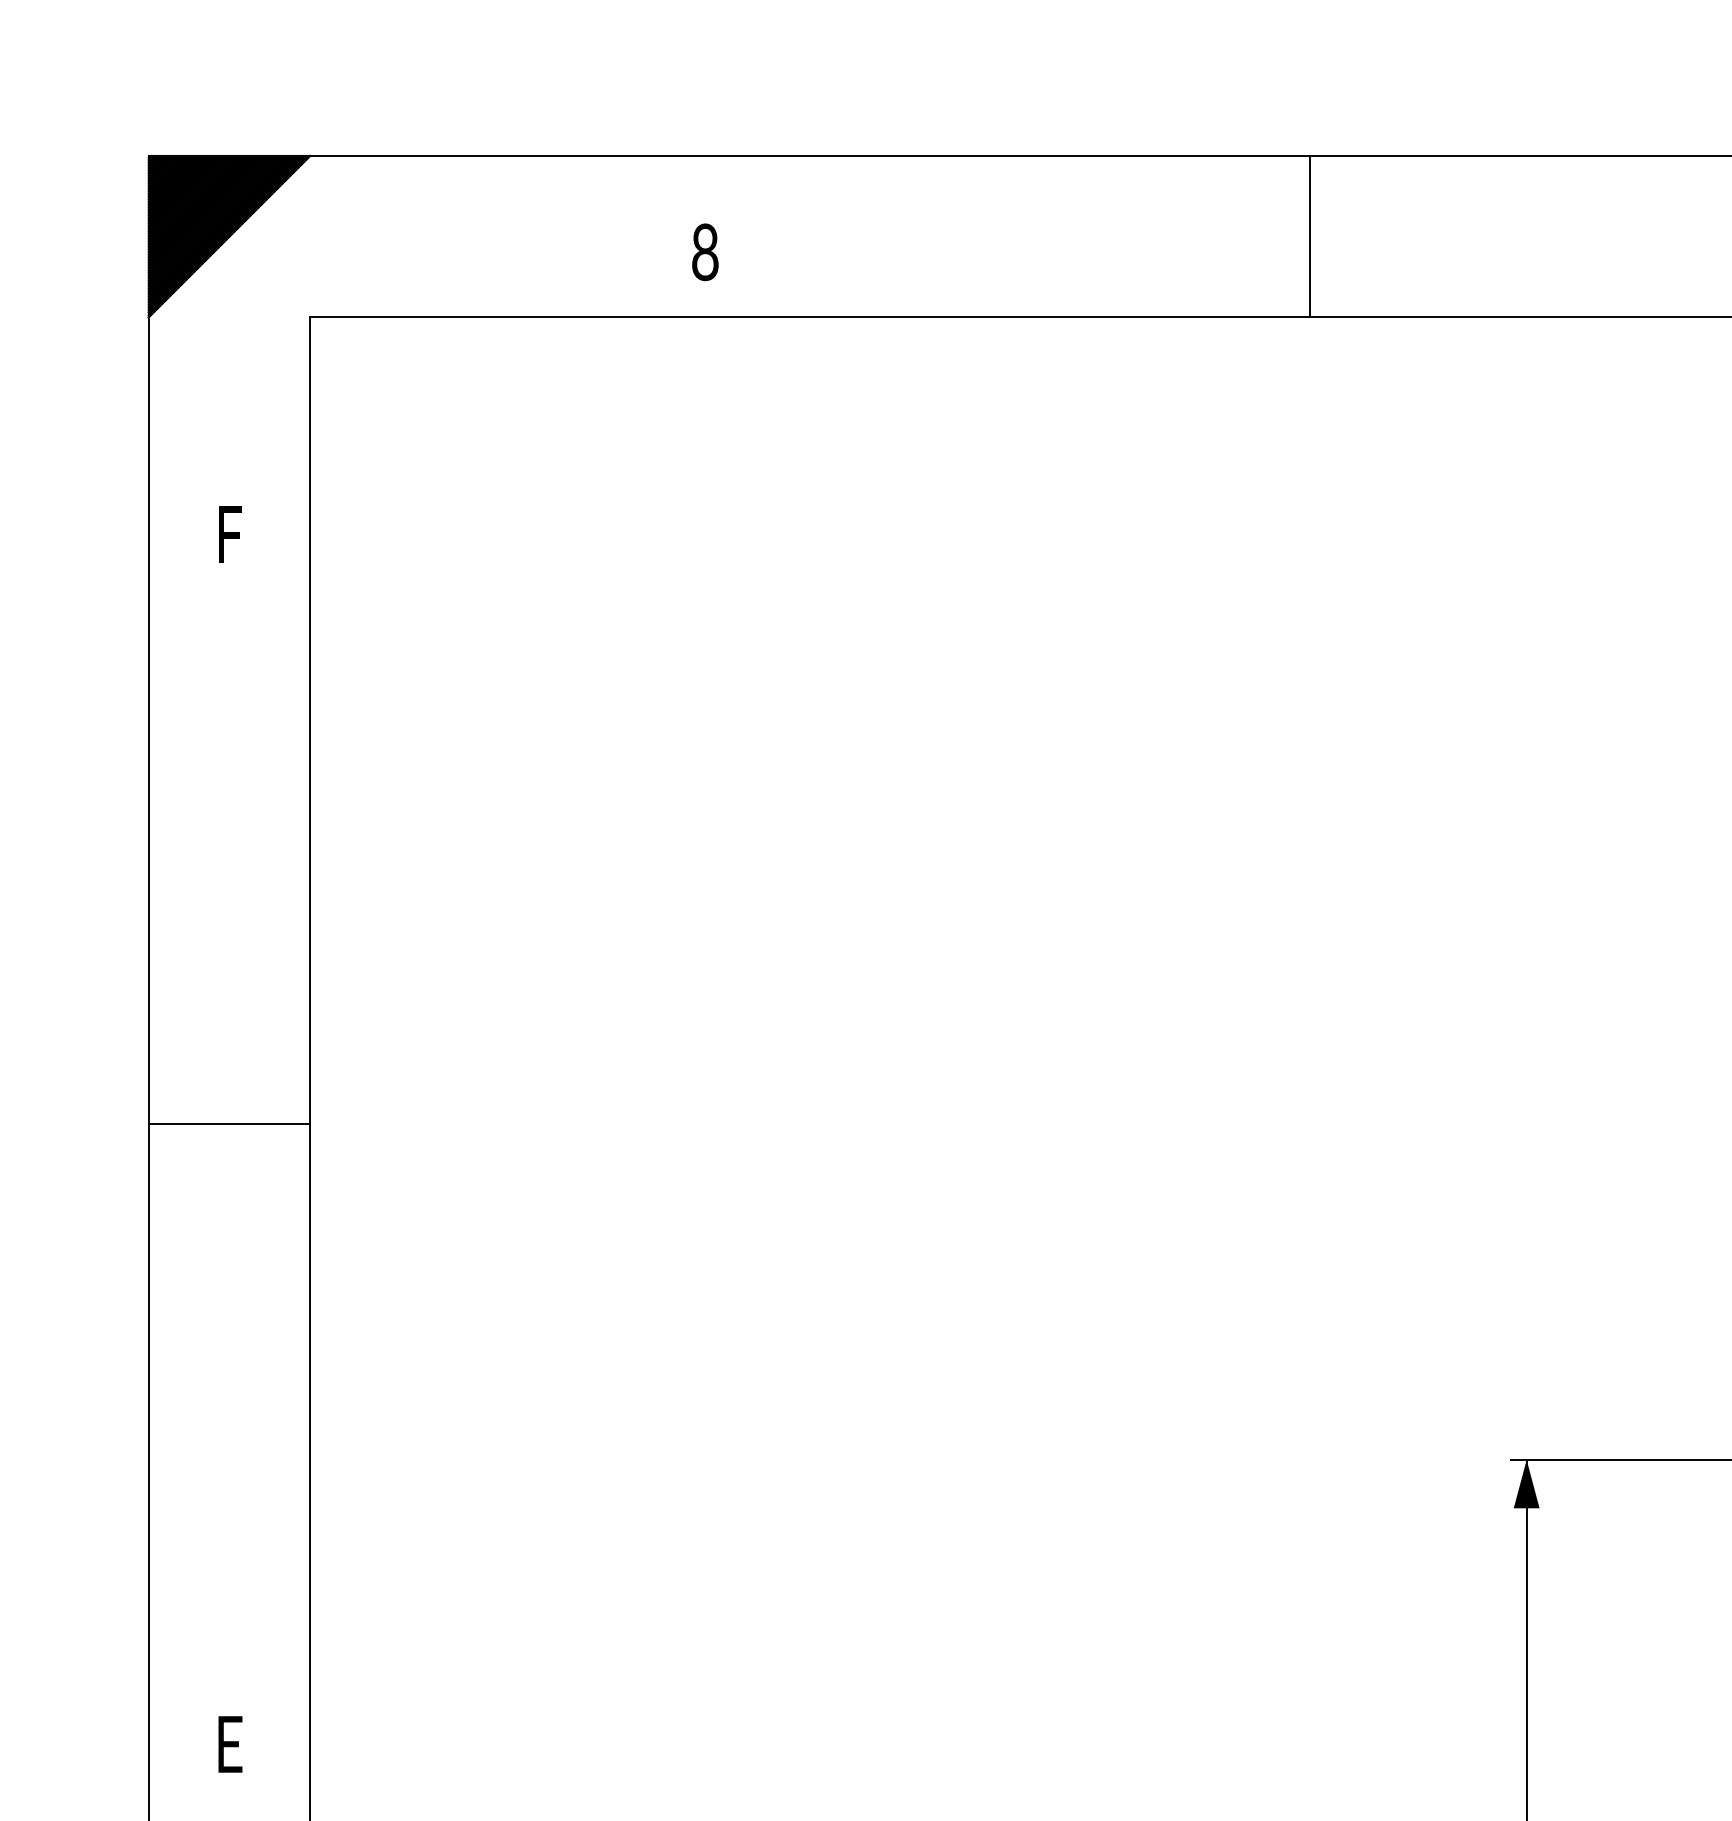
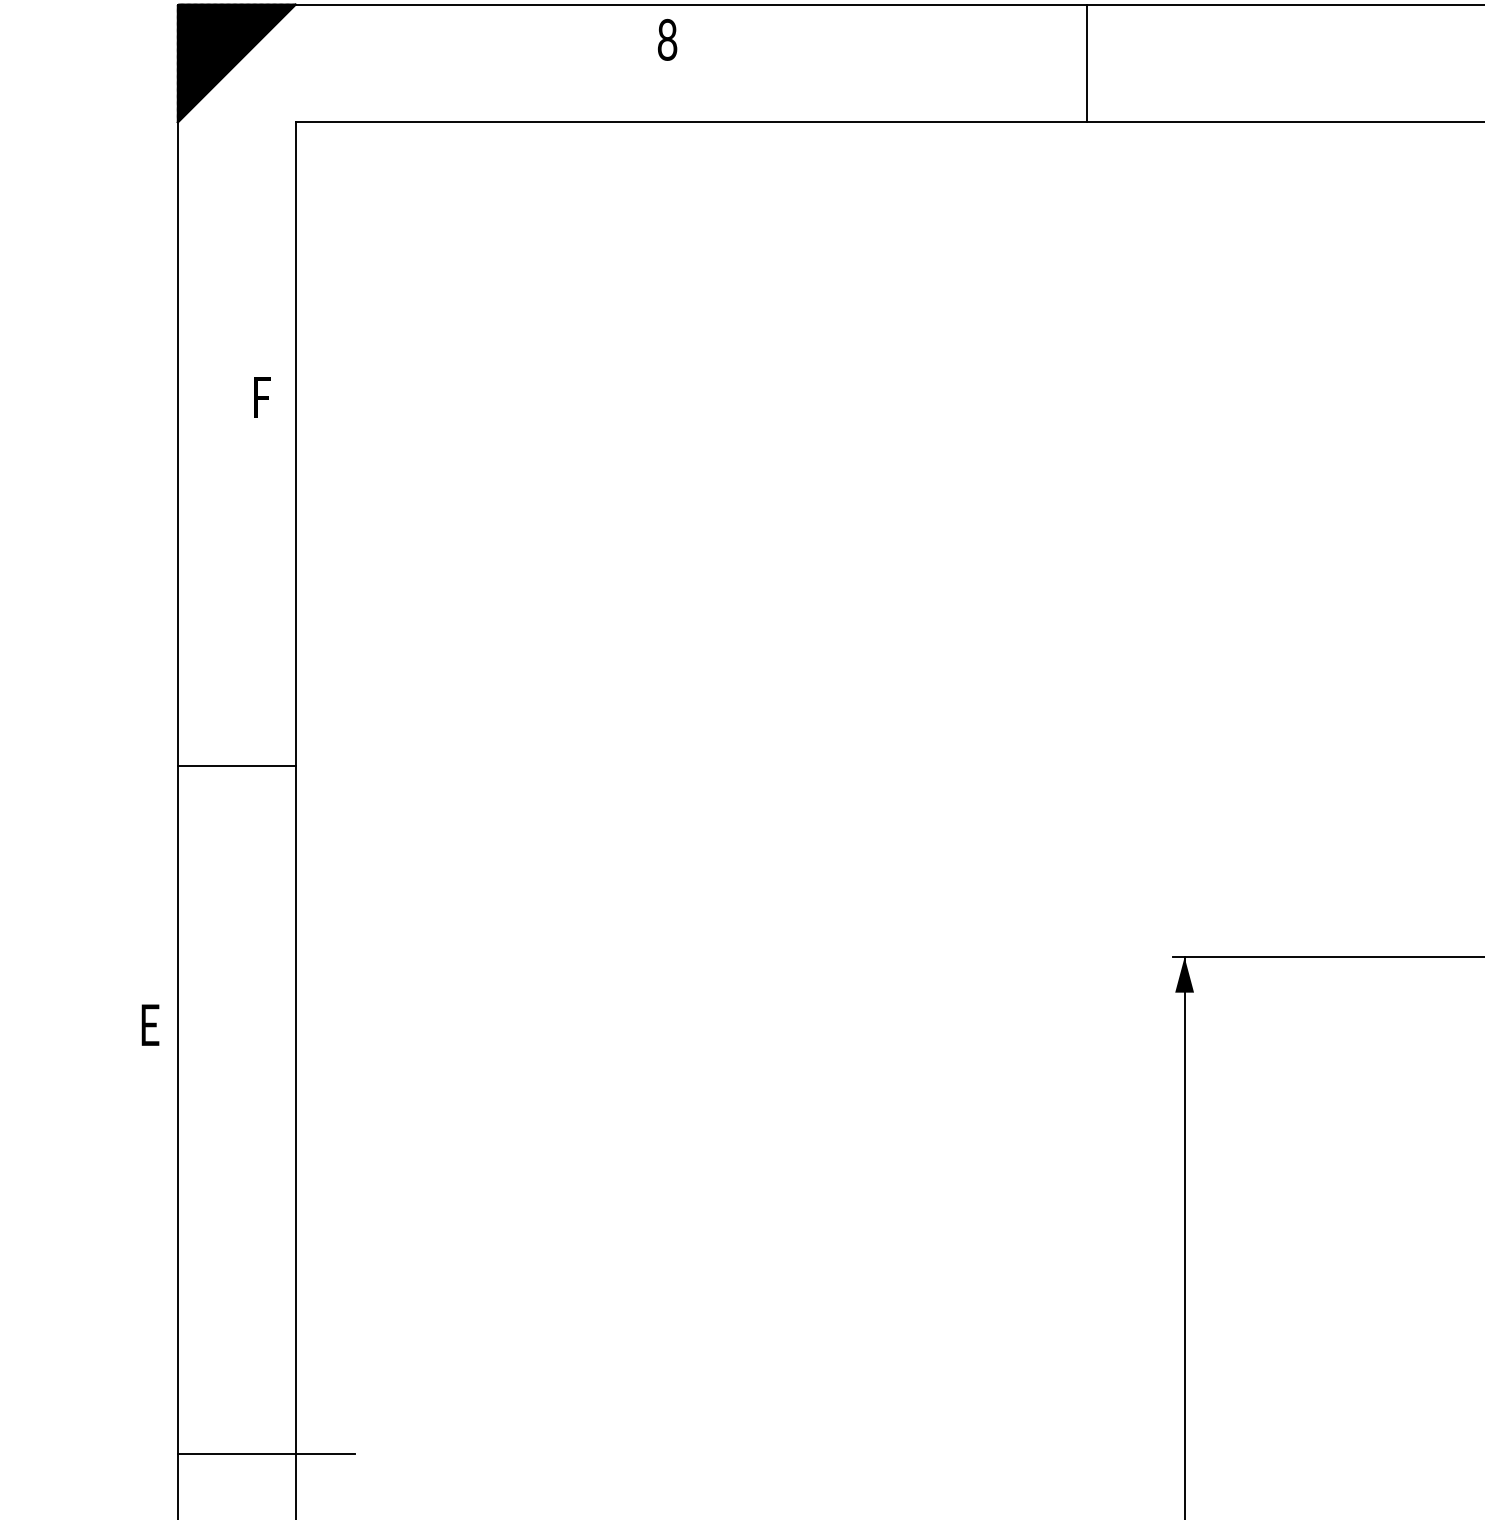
line: (1310, 236) -> (1087, 63), moved
text: (705, 251) -> (667, 39), moved
text: (230, 535) -> (262, 397), moved
line: (229, 1123) -> (236, 765), moved
text: (230, 1743) -> (150, 1024), moved

